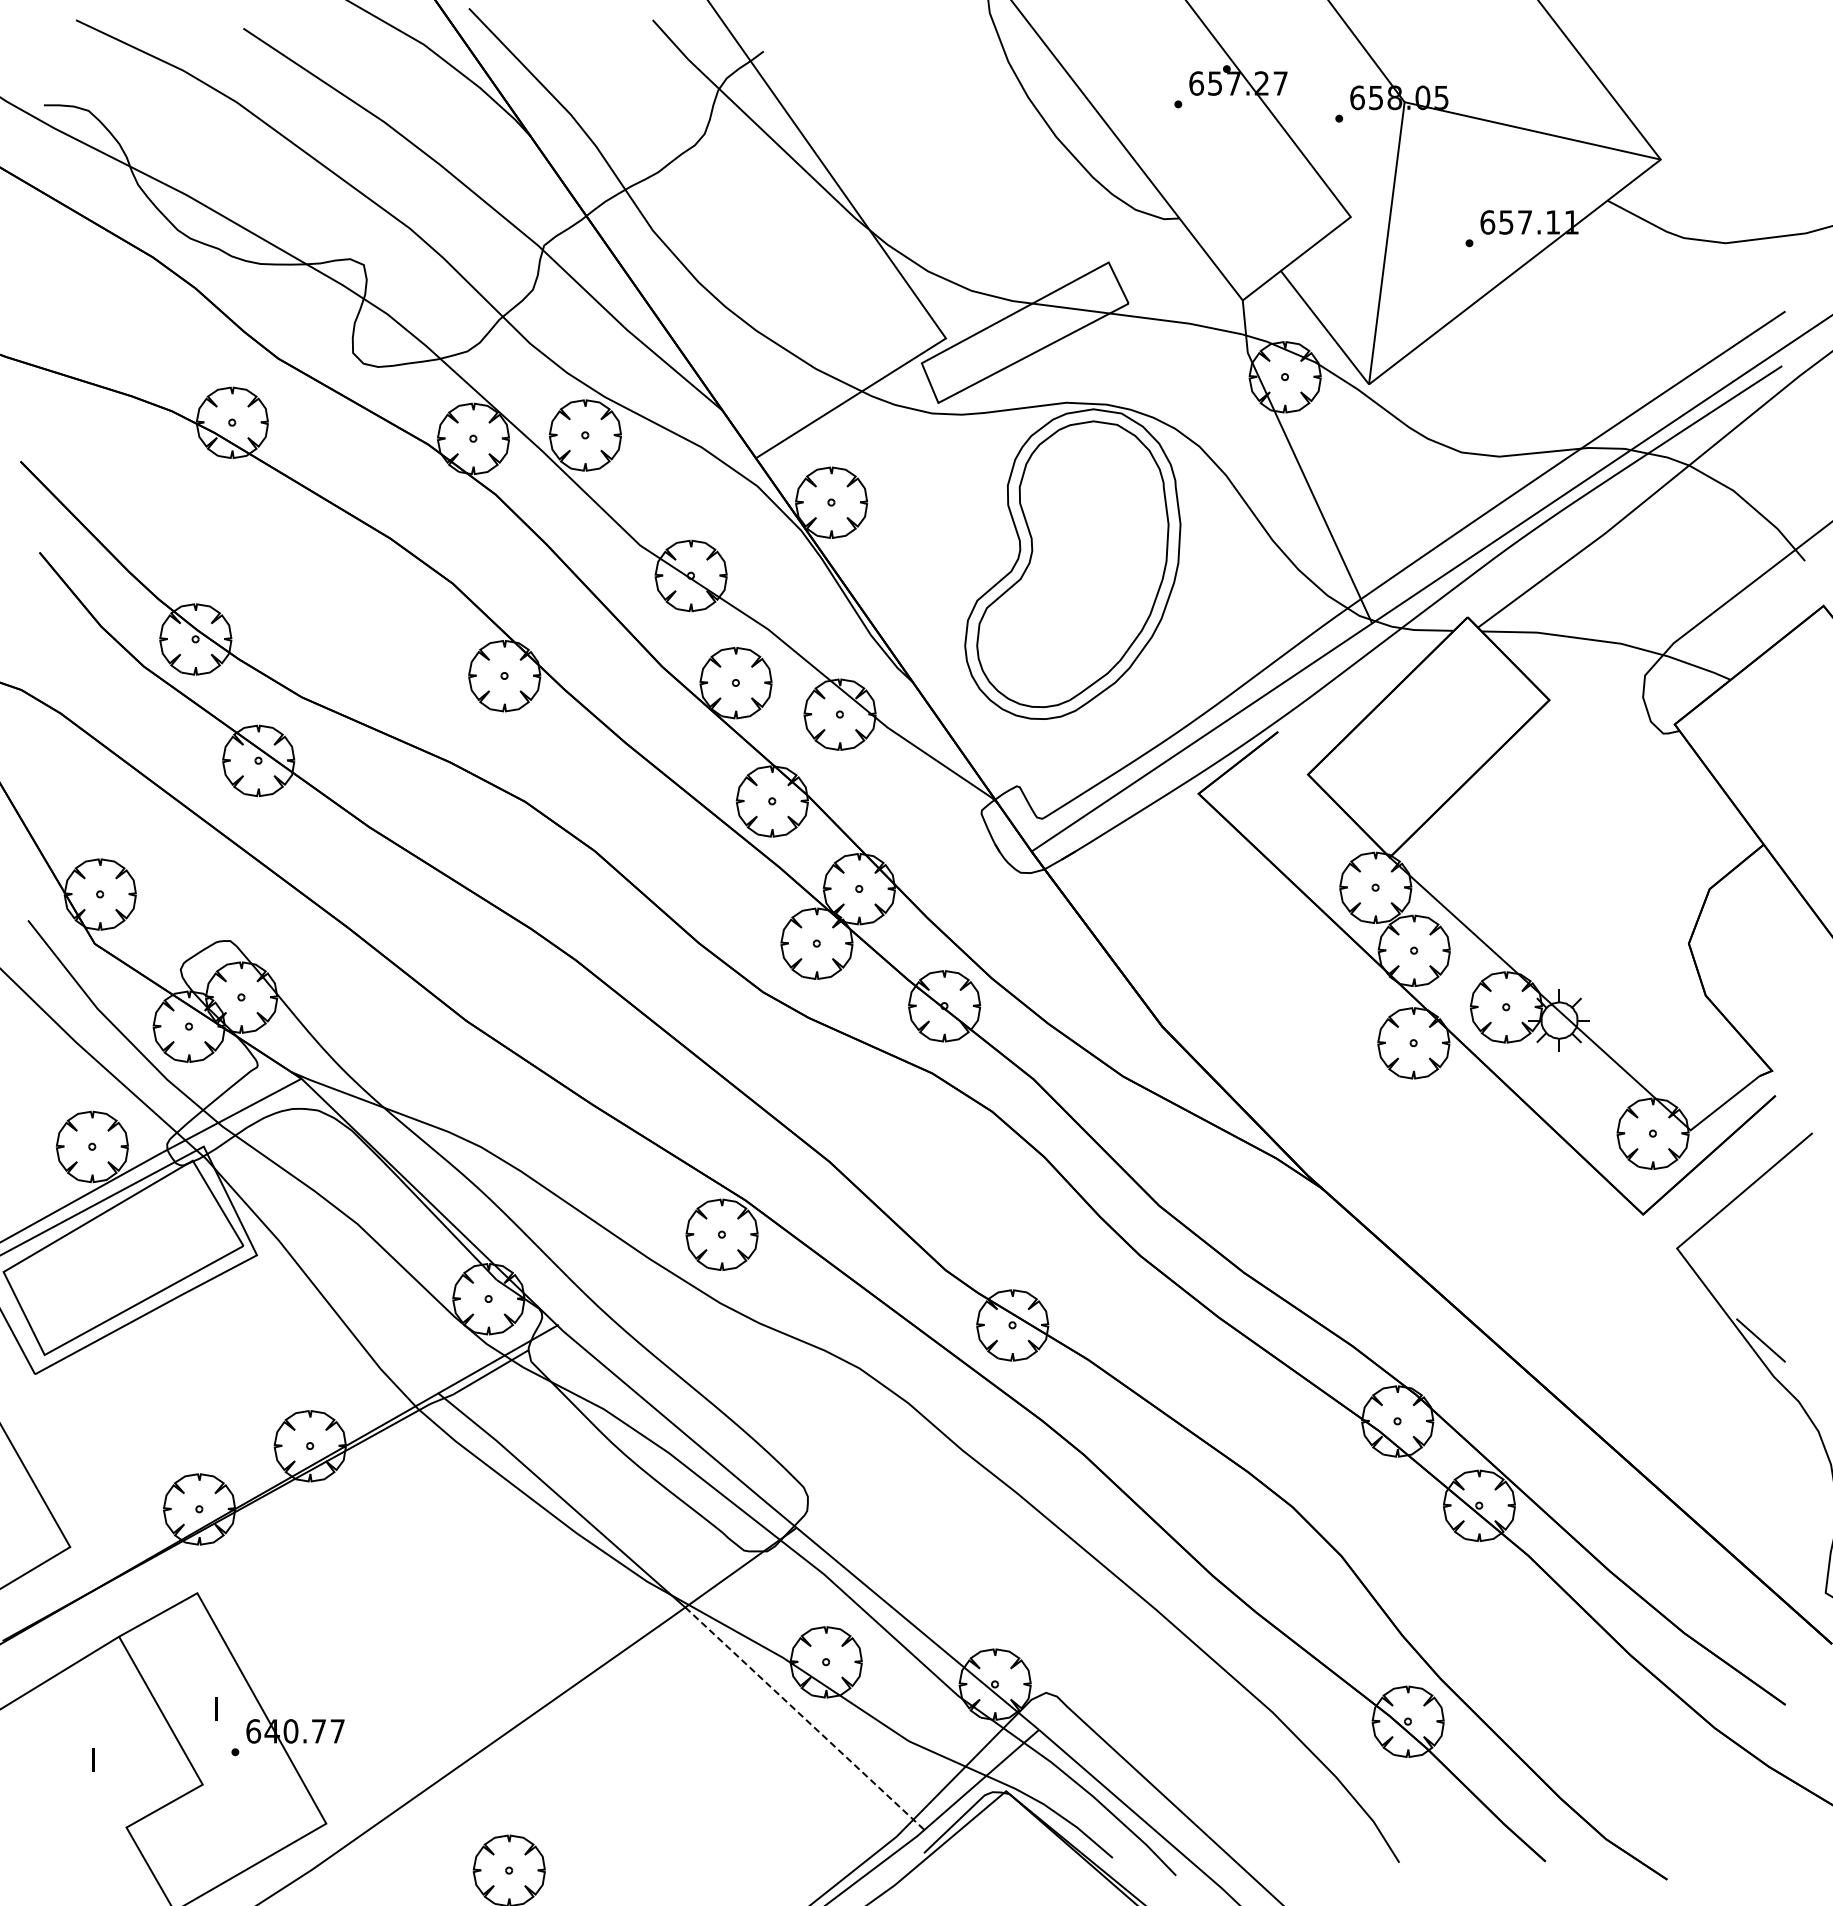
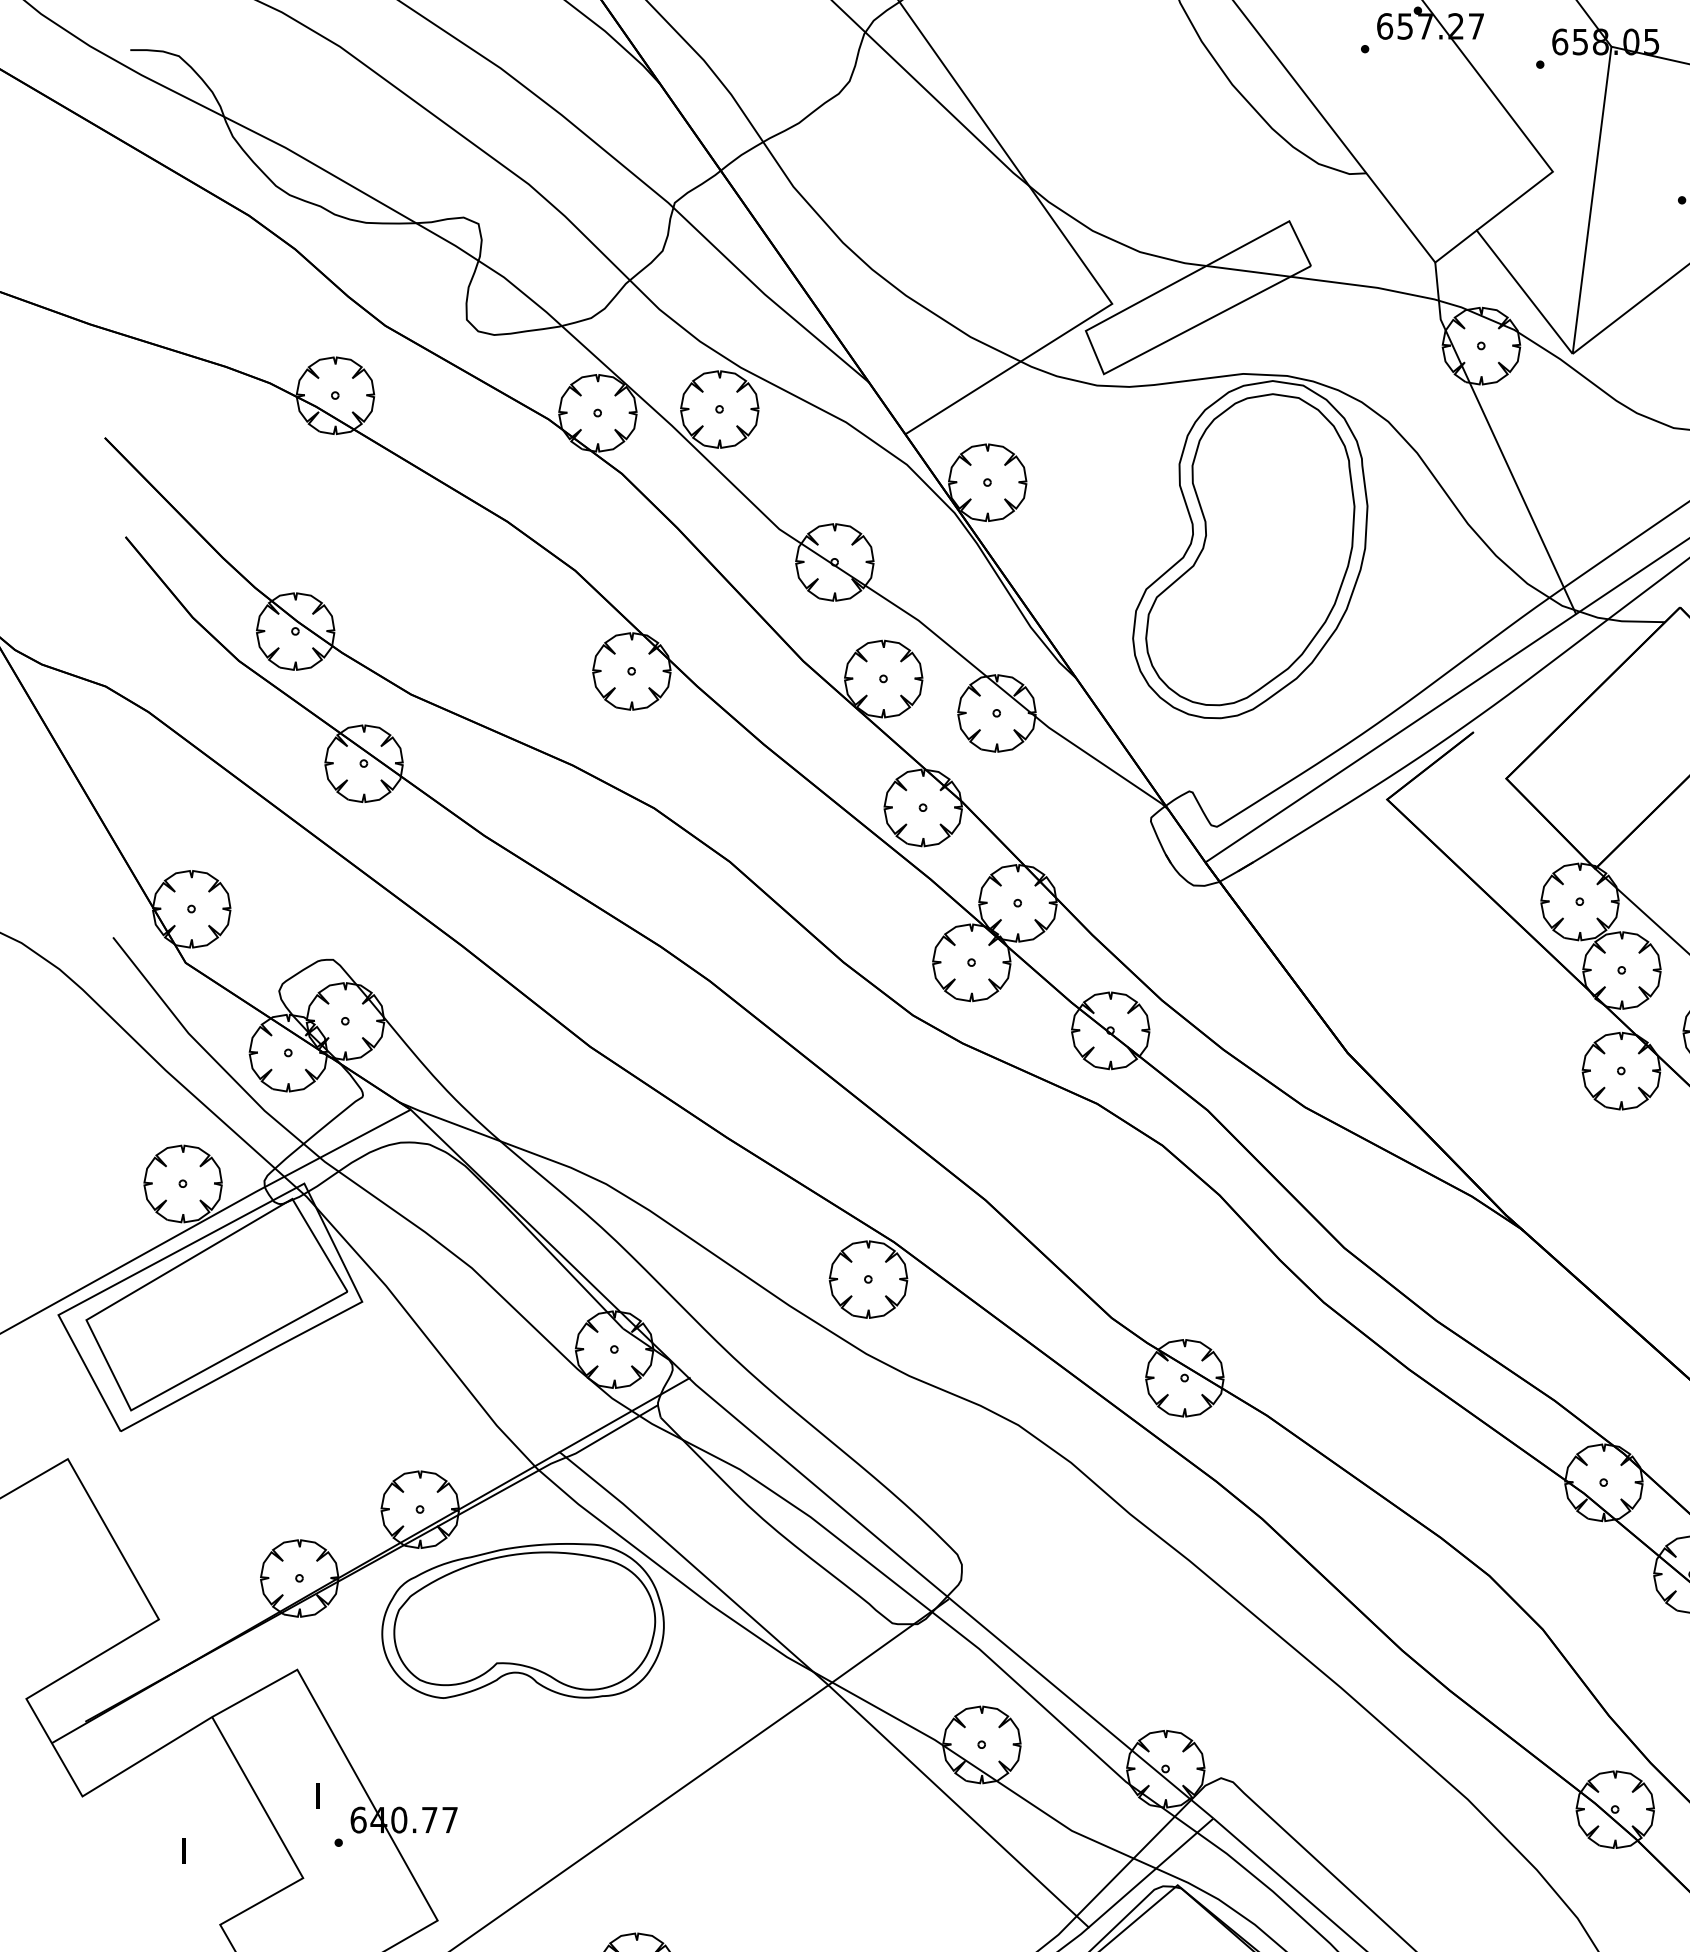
part: (404, 1548) -> (522, 1621), added
line: (805, 1719) -> (959, 1807), dashed -> solid

